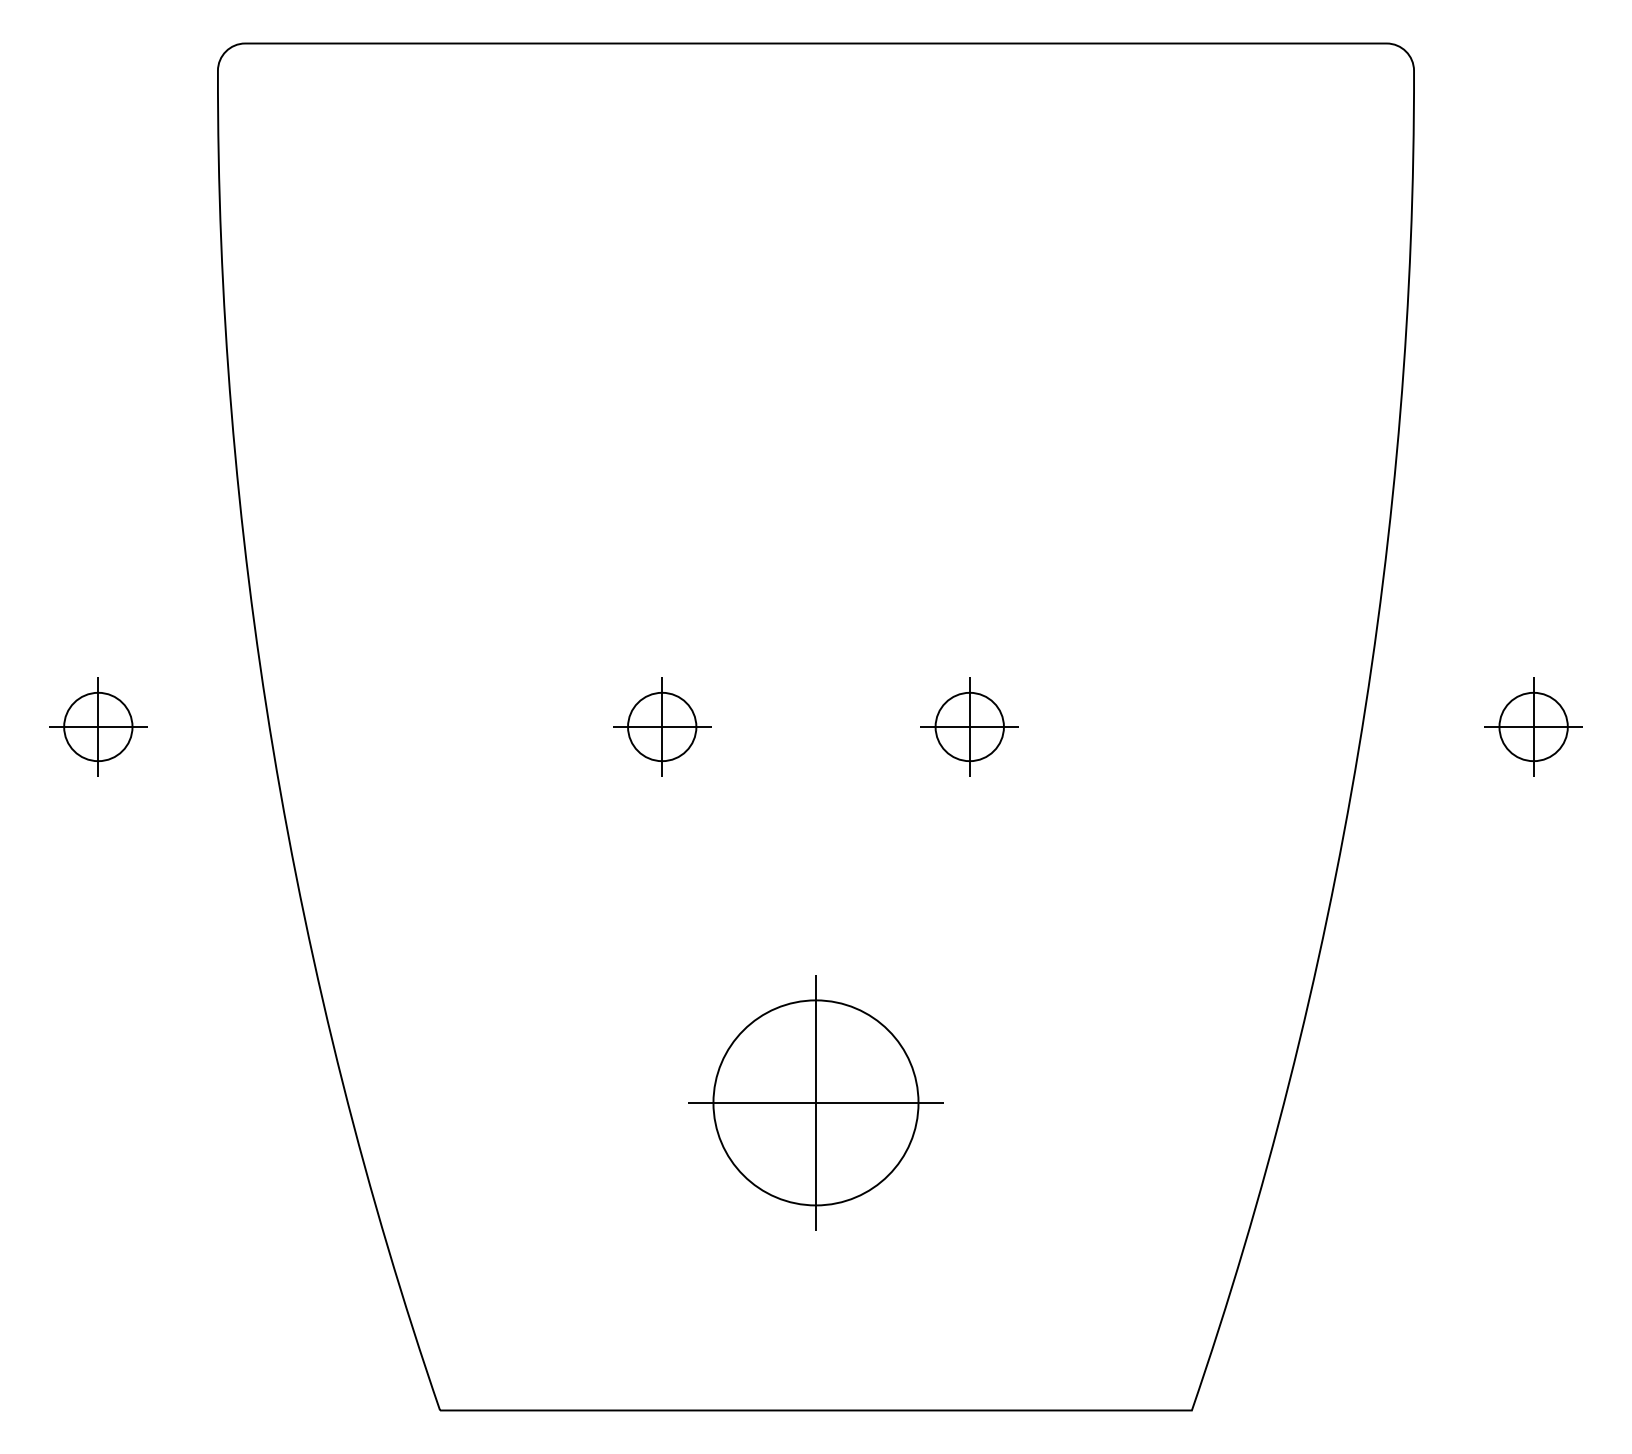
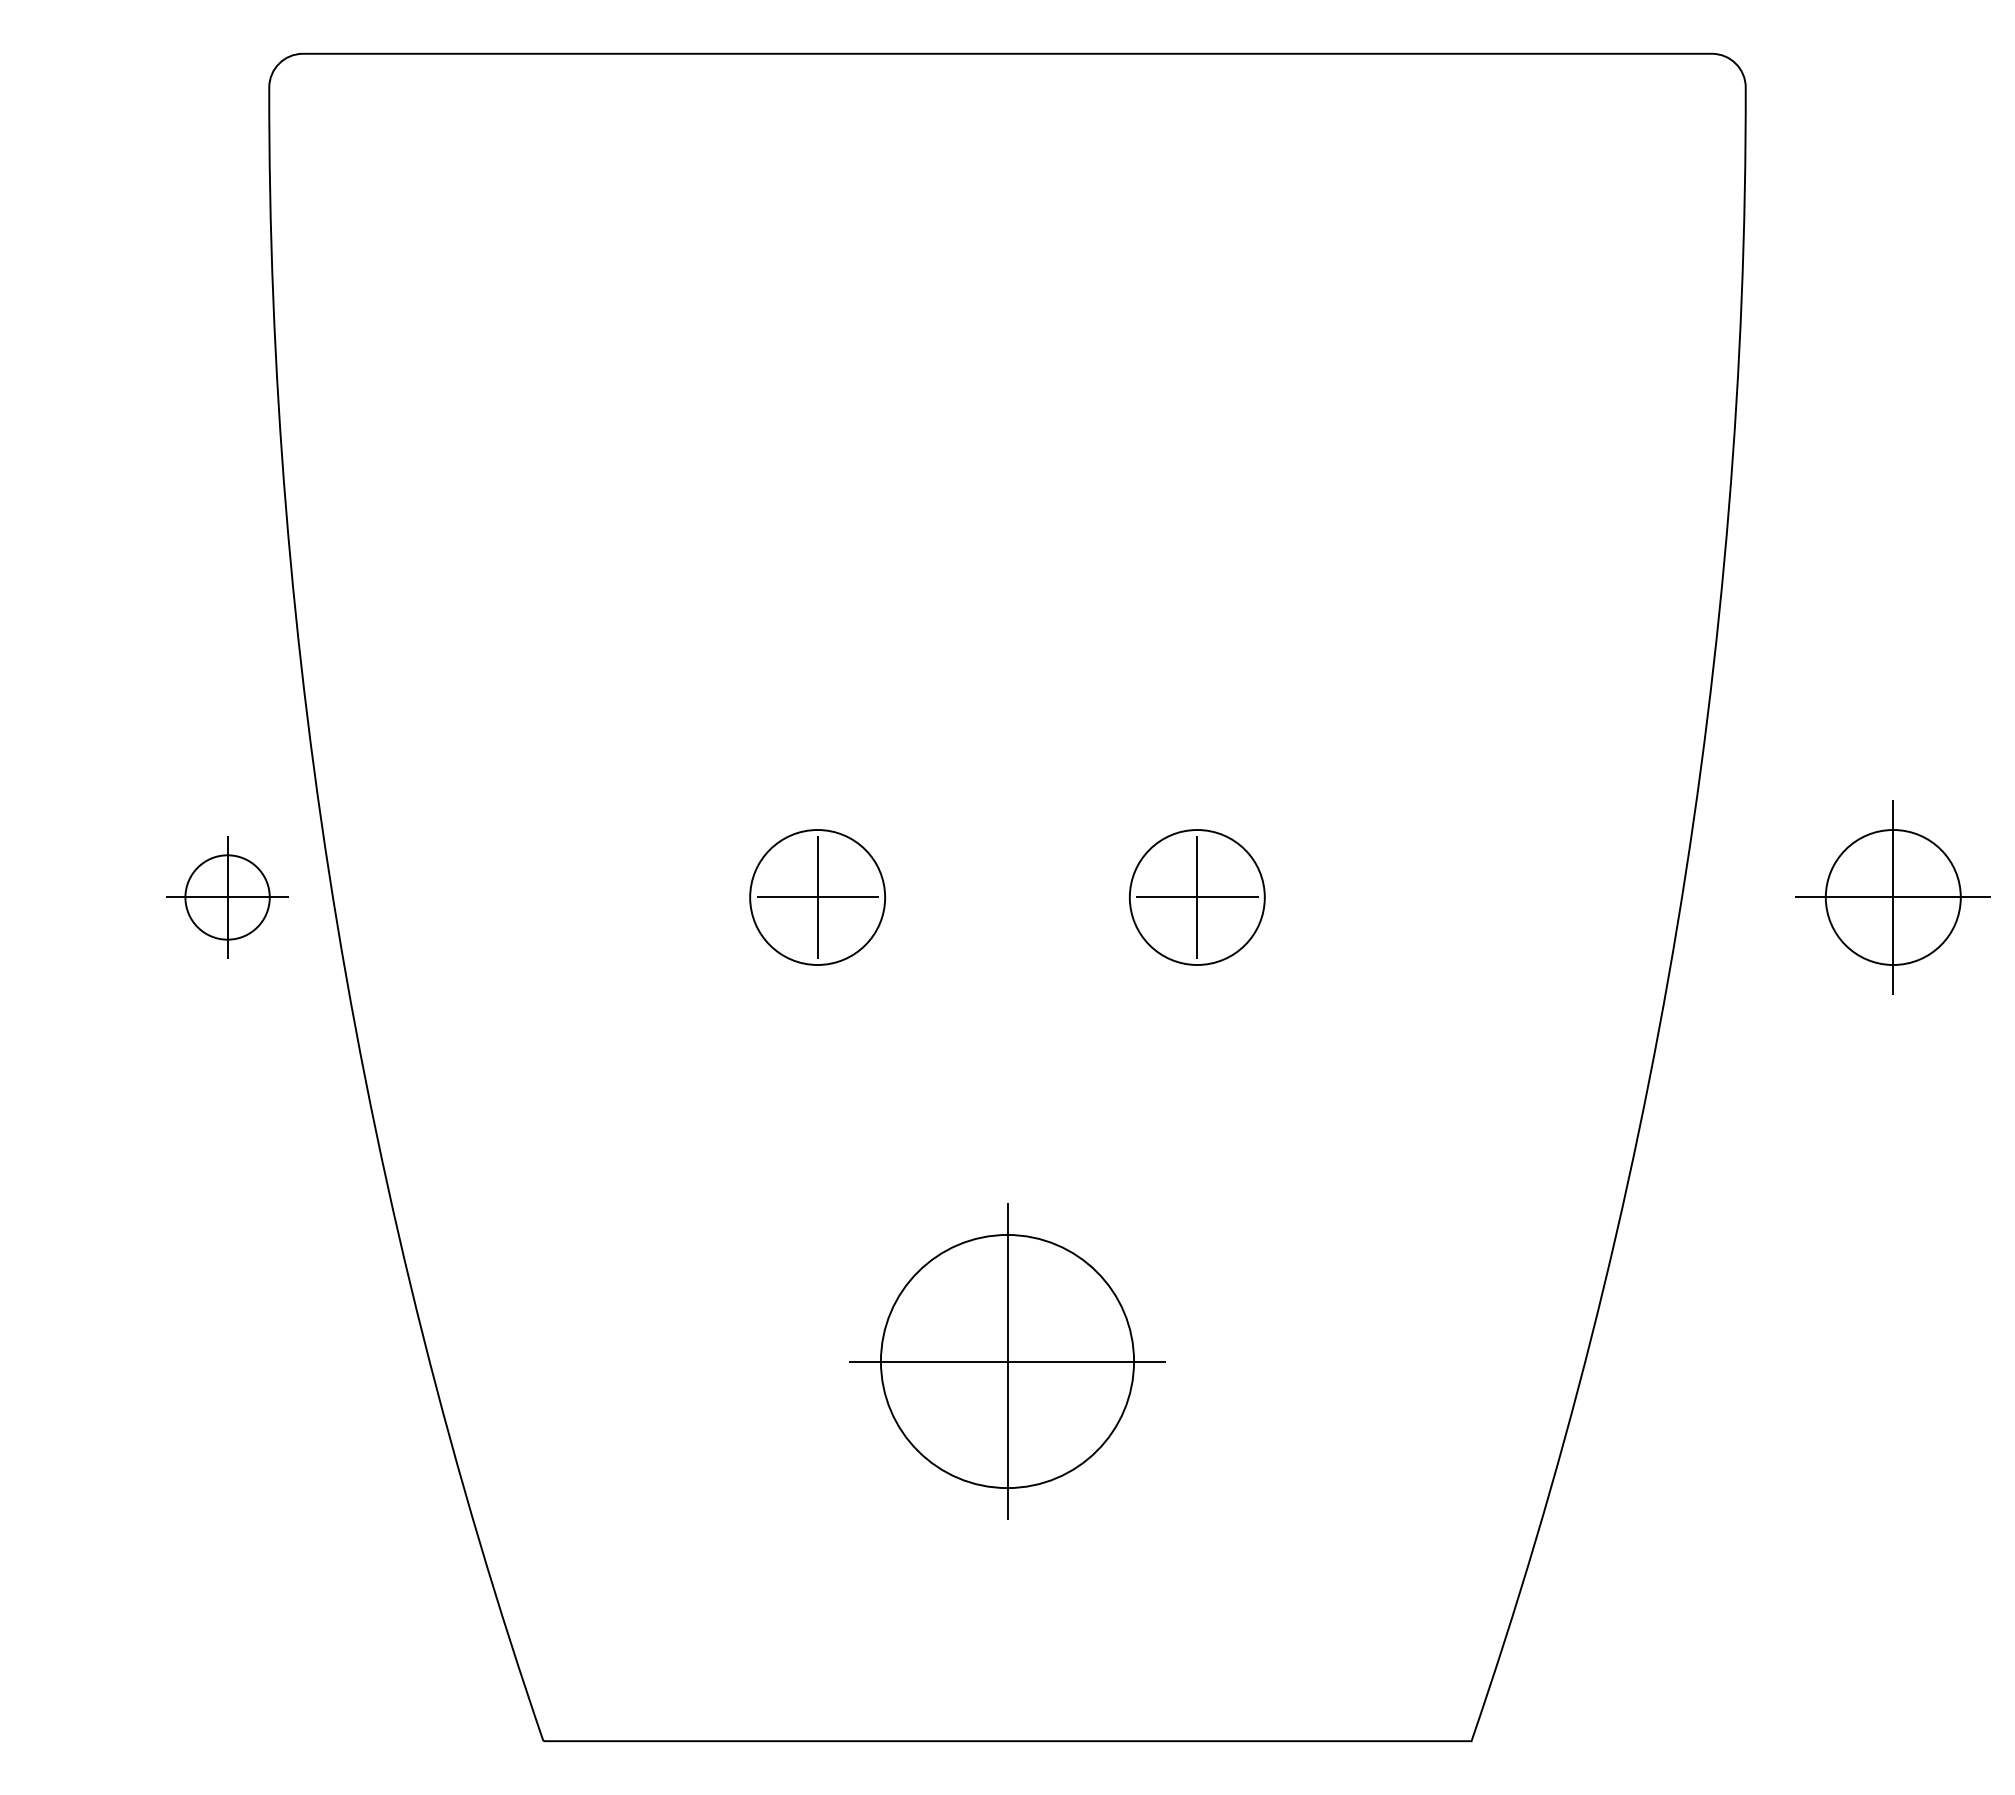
part: (98, 727) -> (227, 897), moved
circle: (662, 727) -> (817, 897), size x1.6
circle: (969, 727) -> (1197, 897), size x1.6
part: (1533, 727) -> (1893, 897), size x1.6

